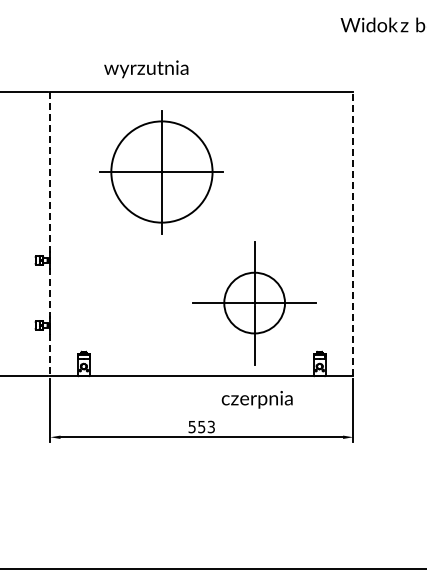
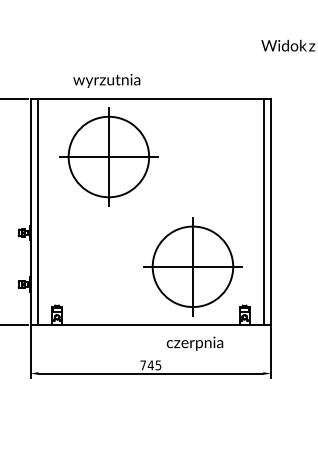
part: (161, 172) -> (108, 157), moved
line: (59, 233) -> (37, 211), added
line: (343, 233) -> (263, 211), added
line: (353, 233) -> (271, 211), dashed -> solid
line: (50, 234) -> (30, 212), dashed -> solid
circle: (254, 302) -> (192, 266), size x1.67
text: (201, 426) -> (150, 364), 553 -> 745

